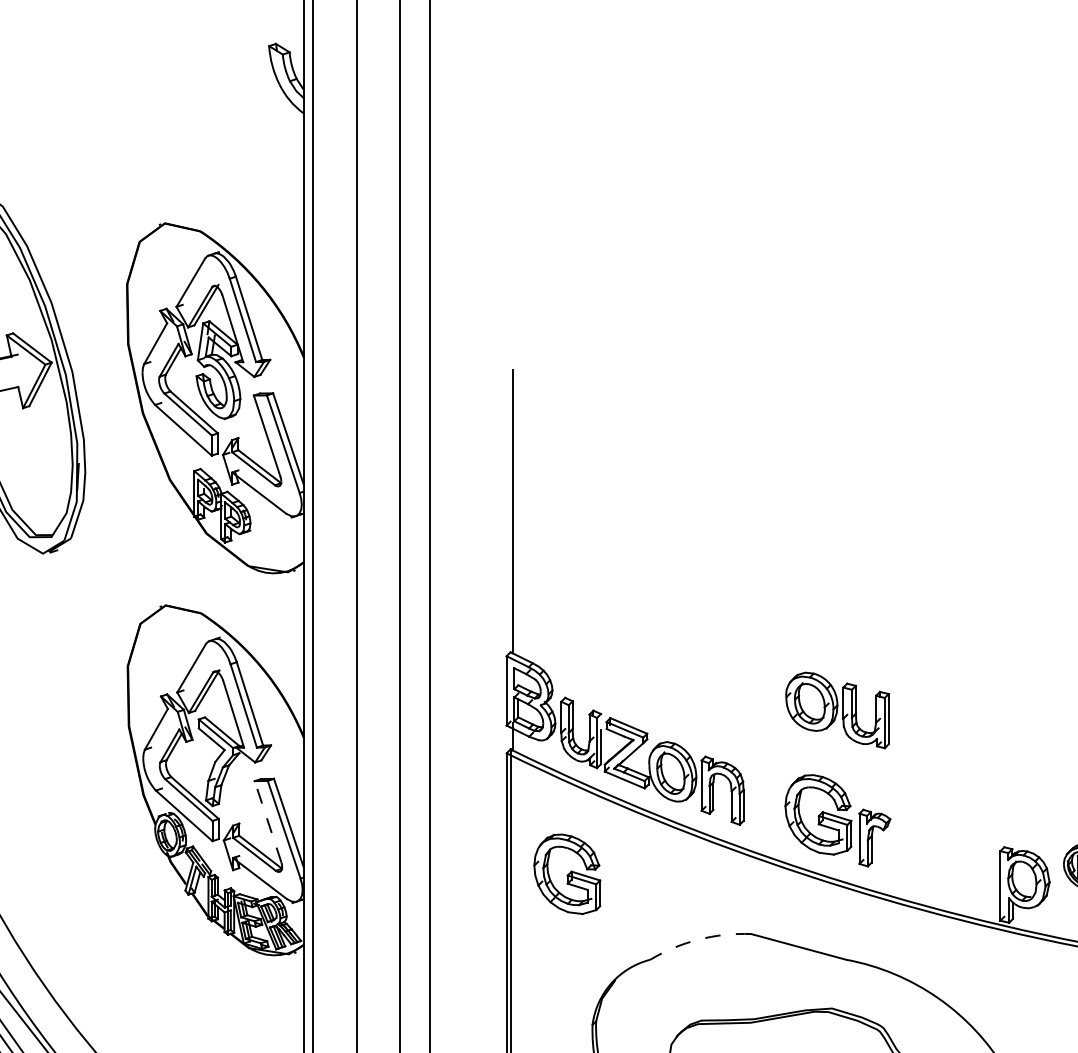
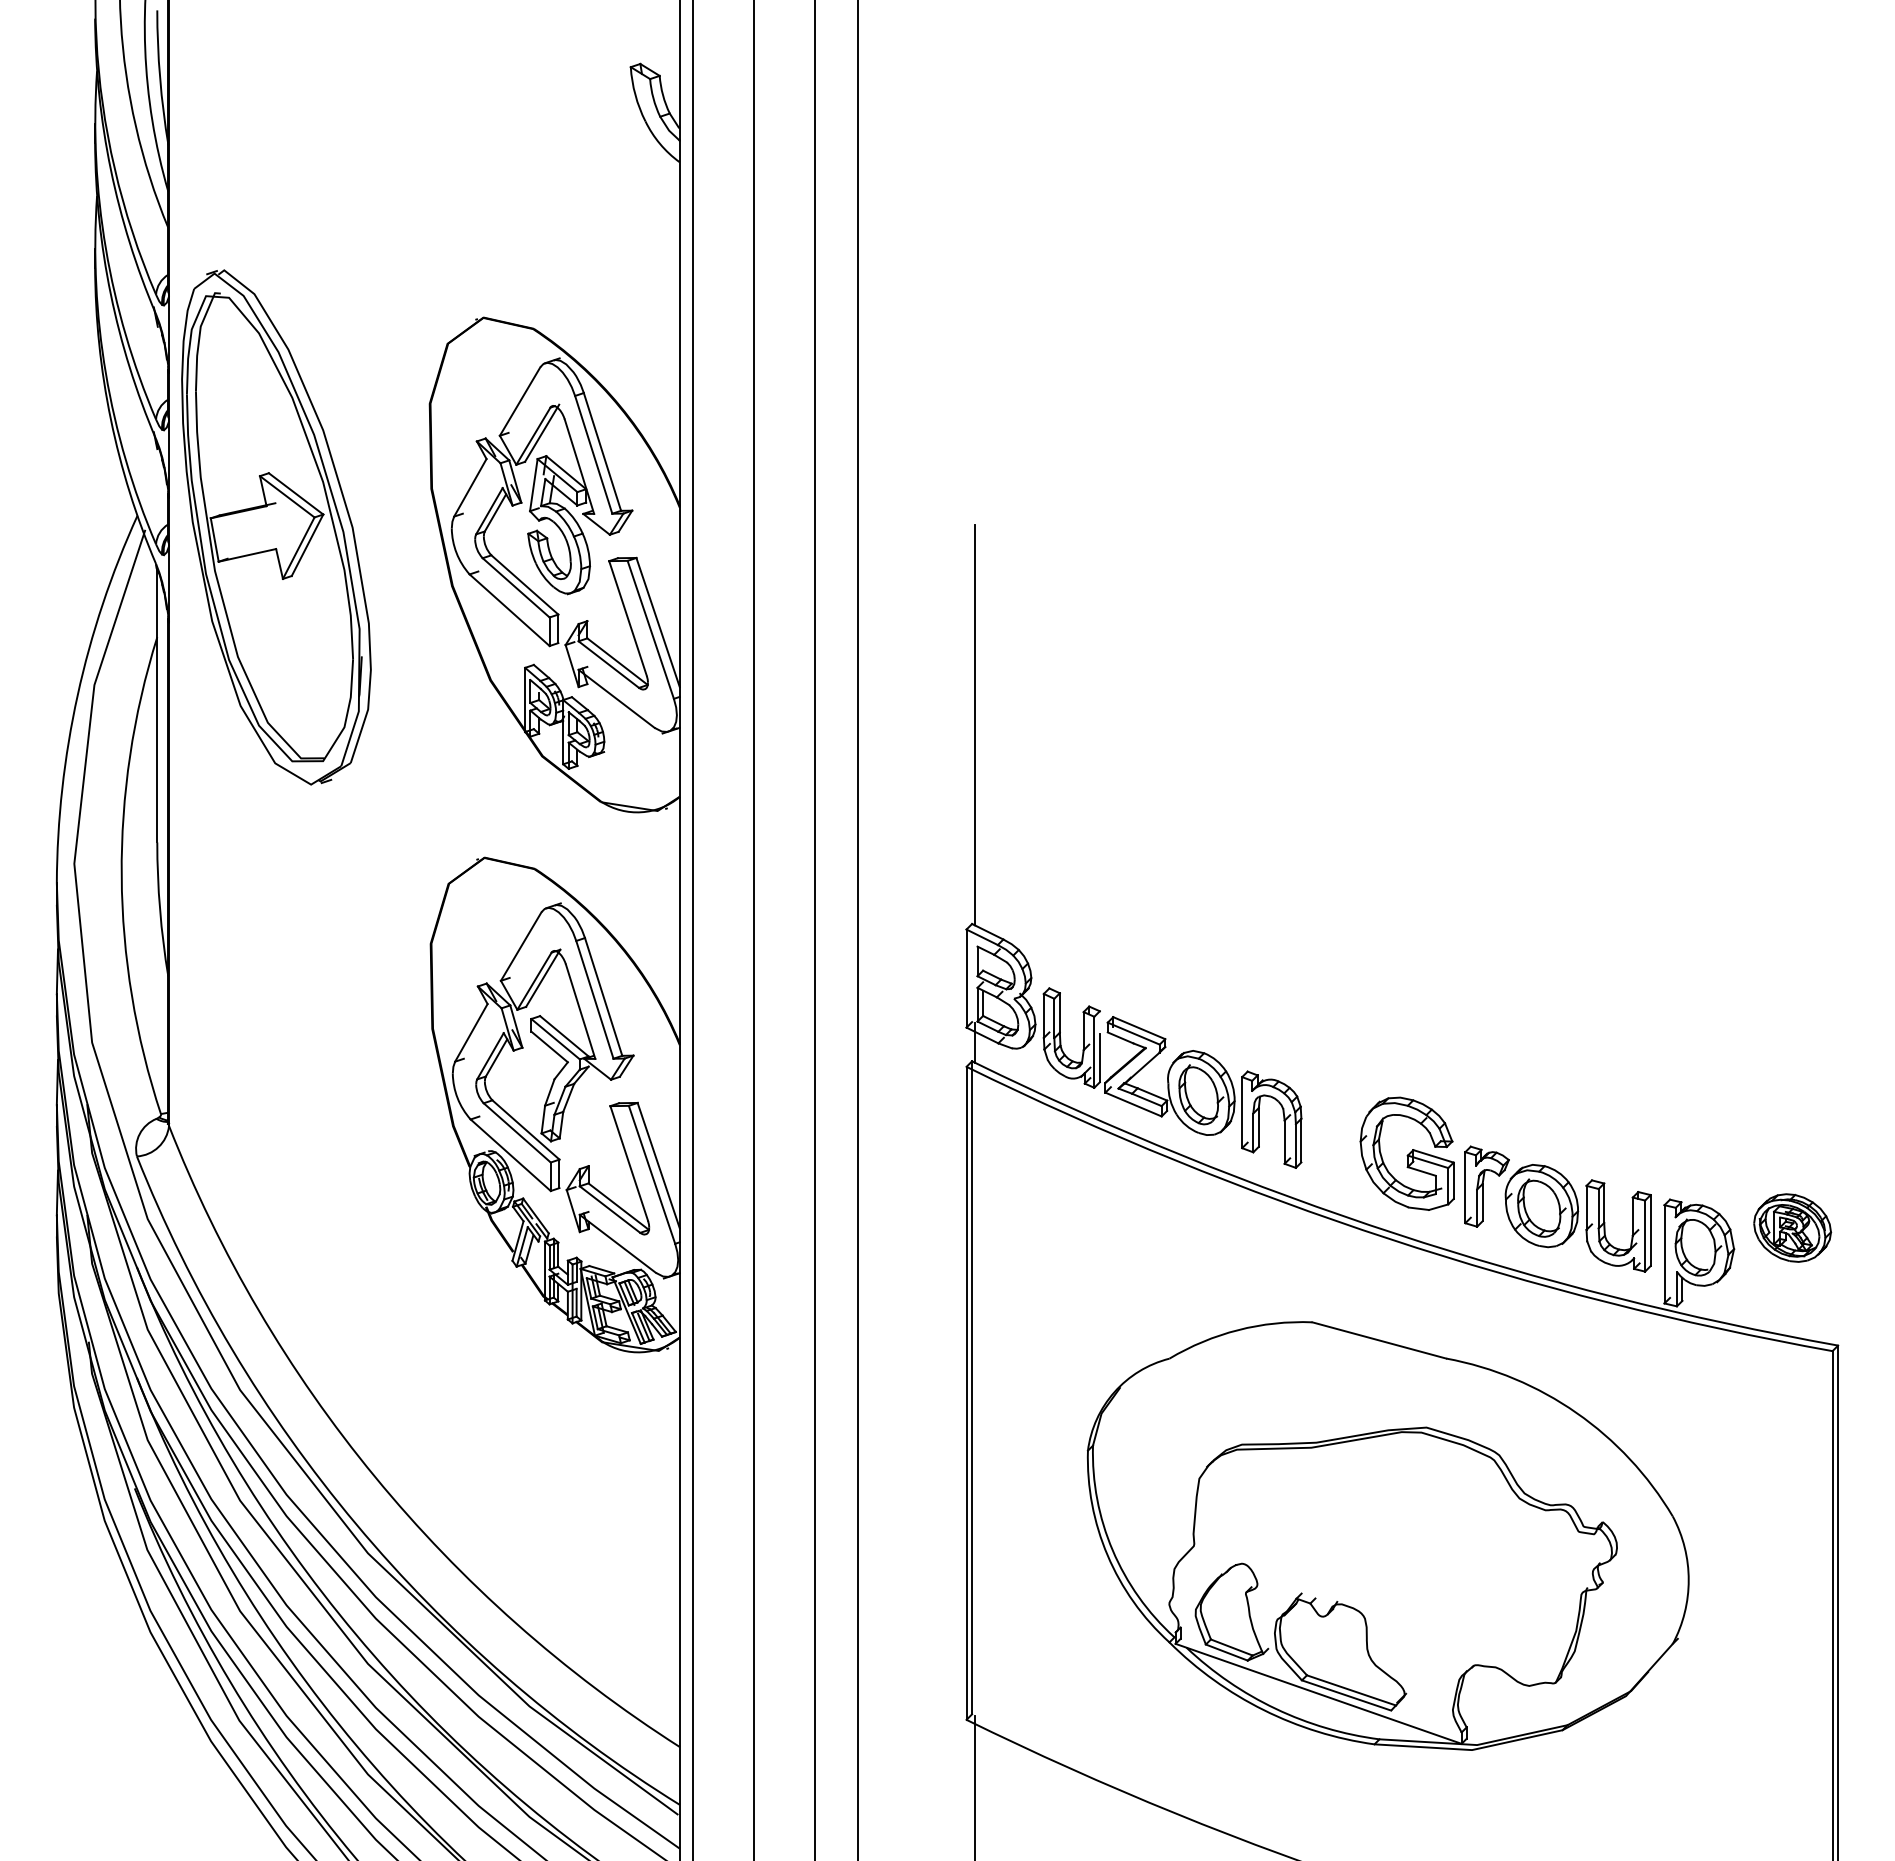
part: (836, 710) -> (1577, 1218), moved
line: (268, 821) -> (629, 1163), dashed -> solid
part: (566, 874) -> (1051, 1237), removed
arc: (699, 939) -> (1238, 1330), dashed -> solid

